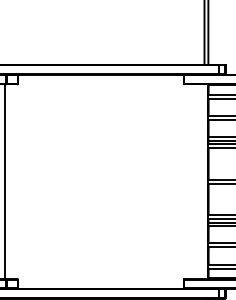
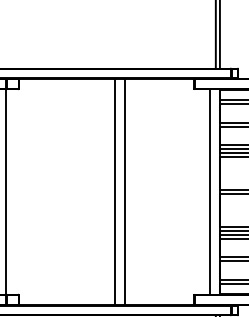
line: (108, 181) -> (114, 191), added
line: (118, 181) -> (125, 191), added
line: (198, 181) -> (209, 191), added

